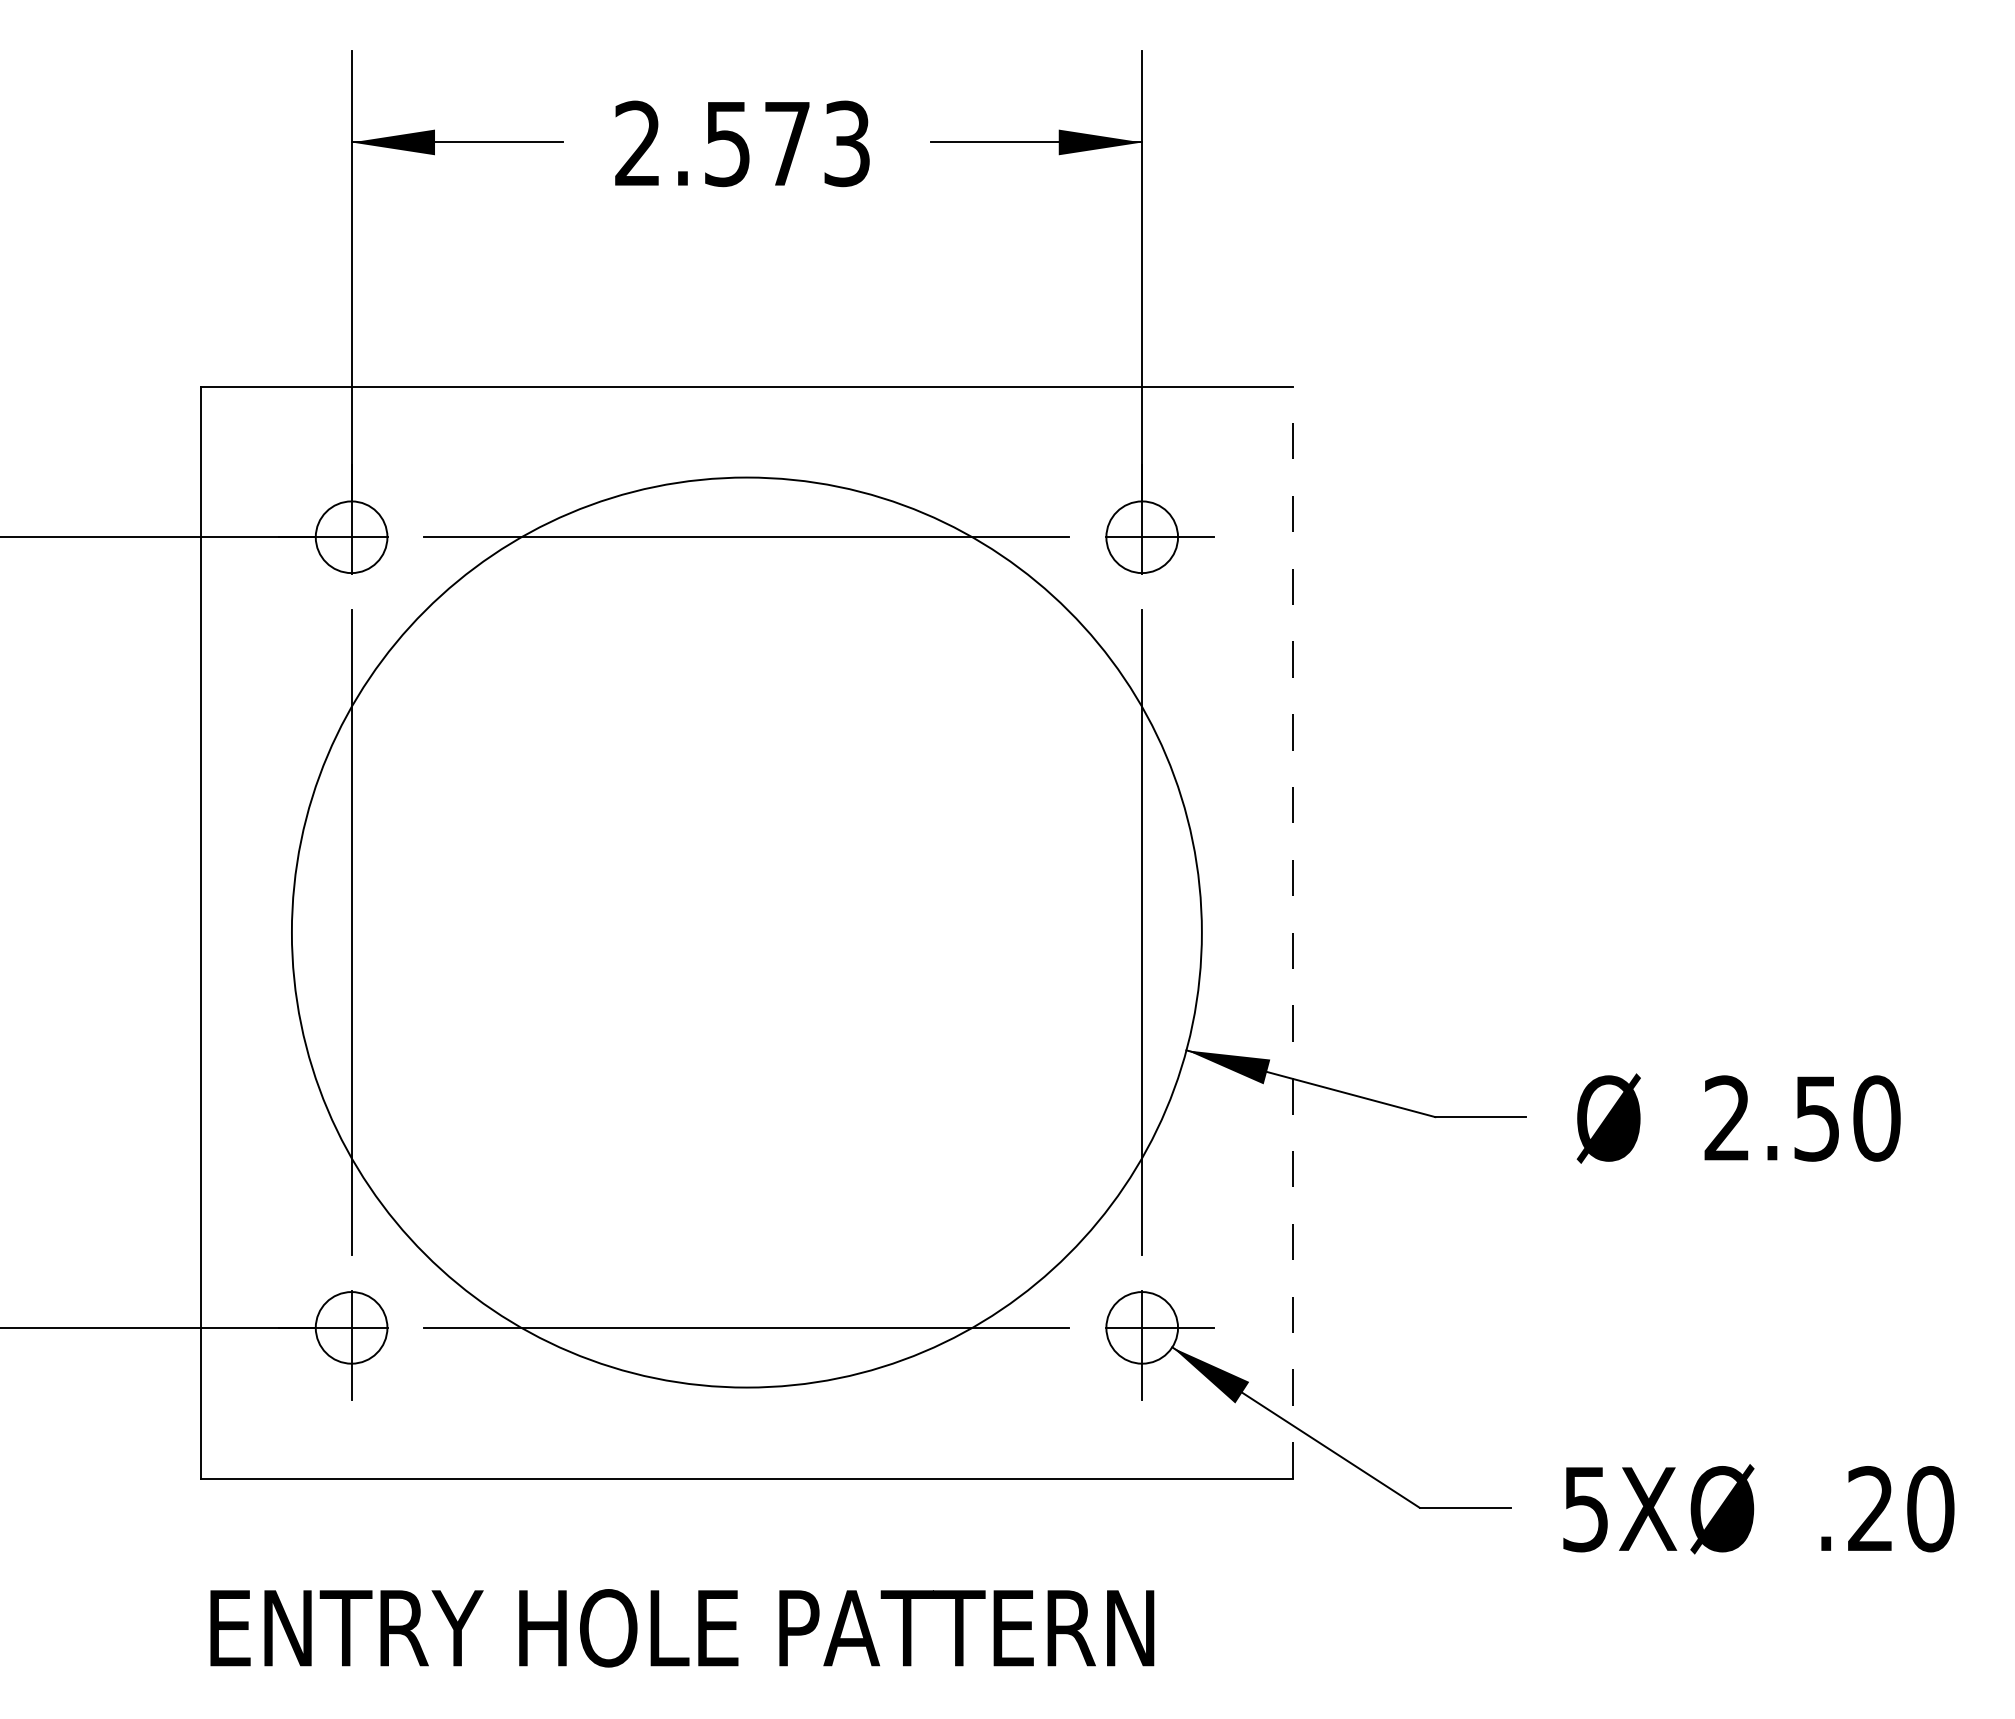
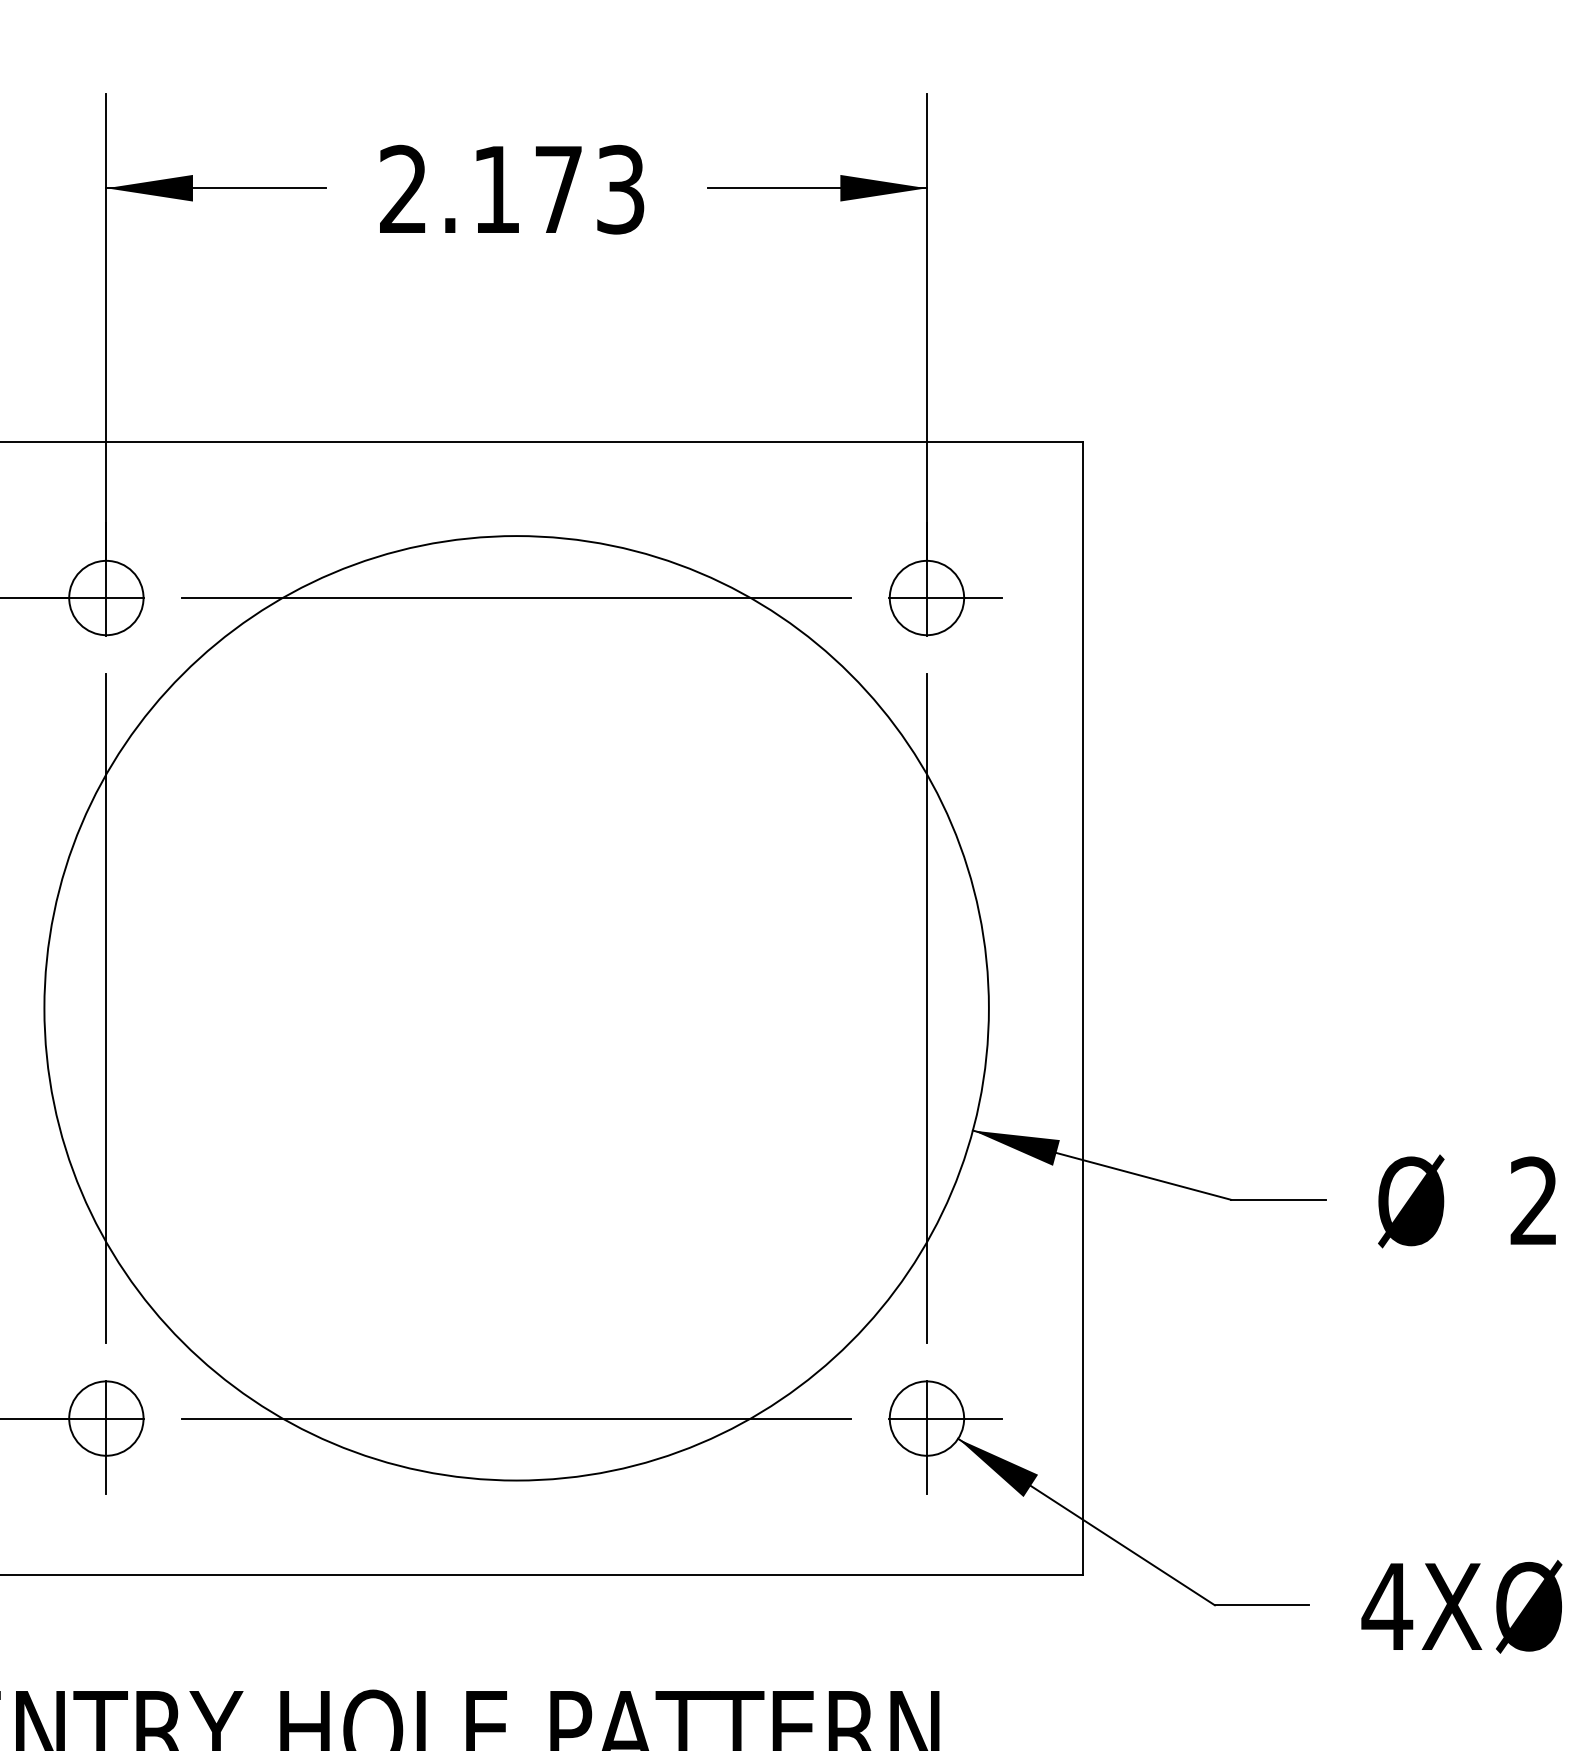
text: (727, 144) -> (496, 190), 2.573 -> 2.173
line: (1292, 932) -> (1082, 1008), dashed -> solid
text: (1585, 1509) -> (1387, 1607), 5X -> 4X

